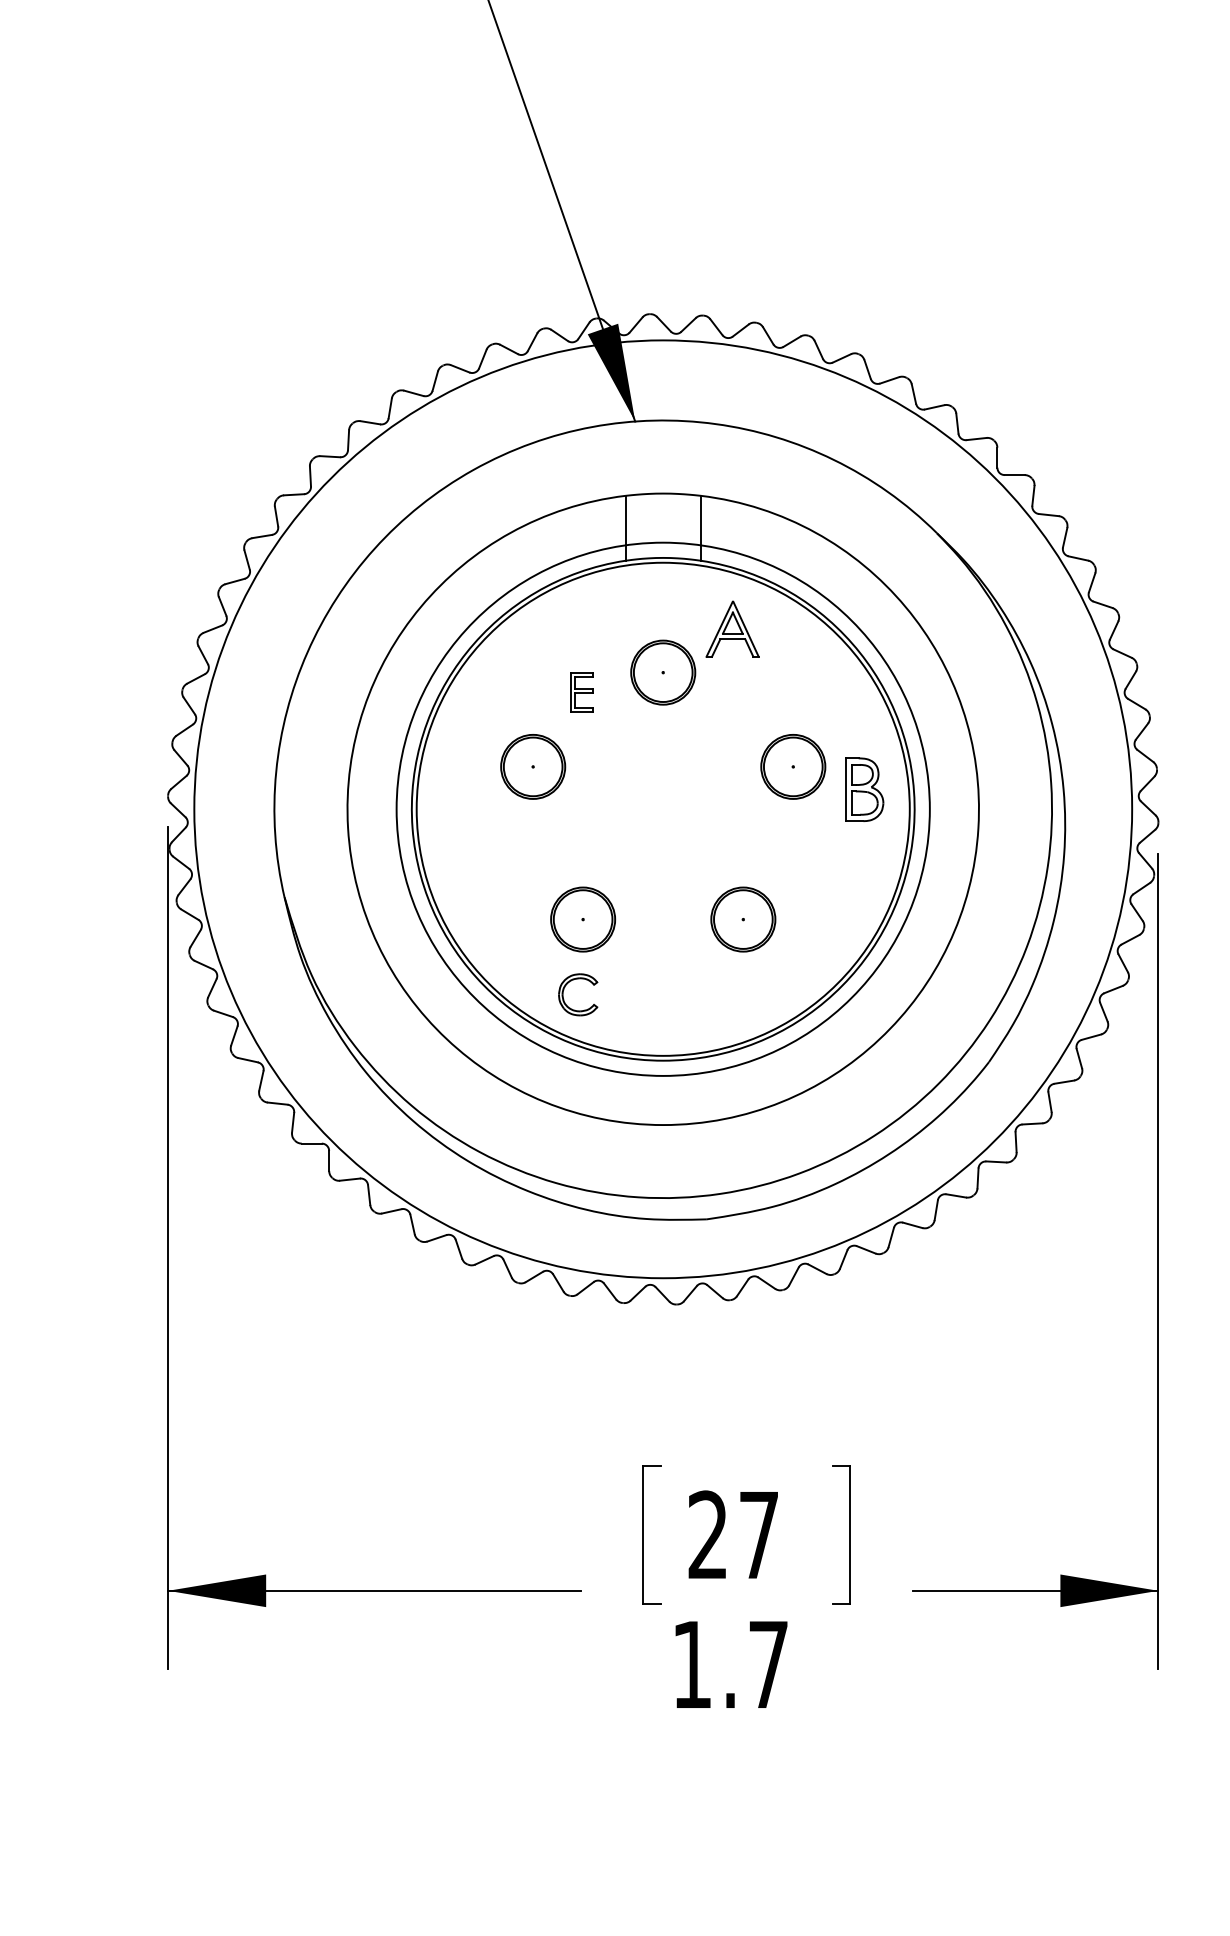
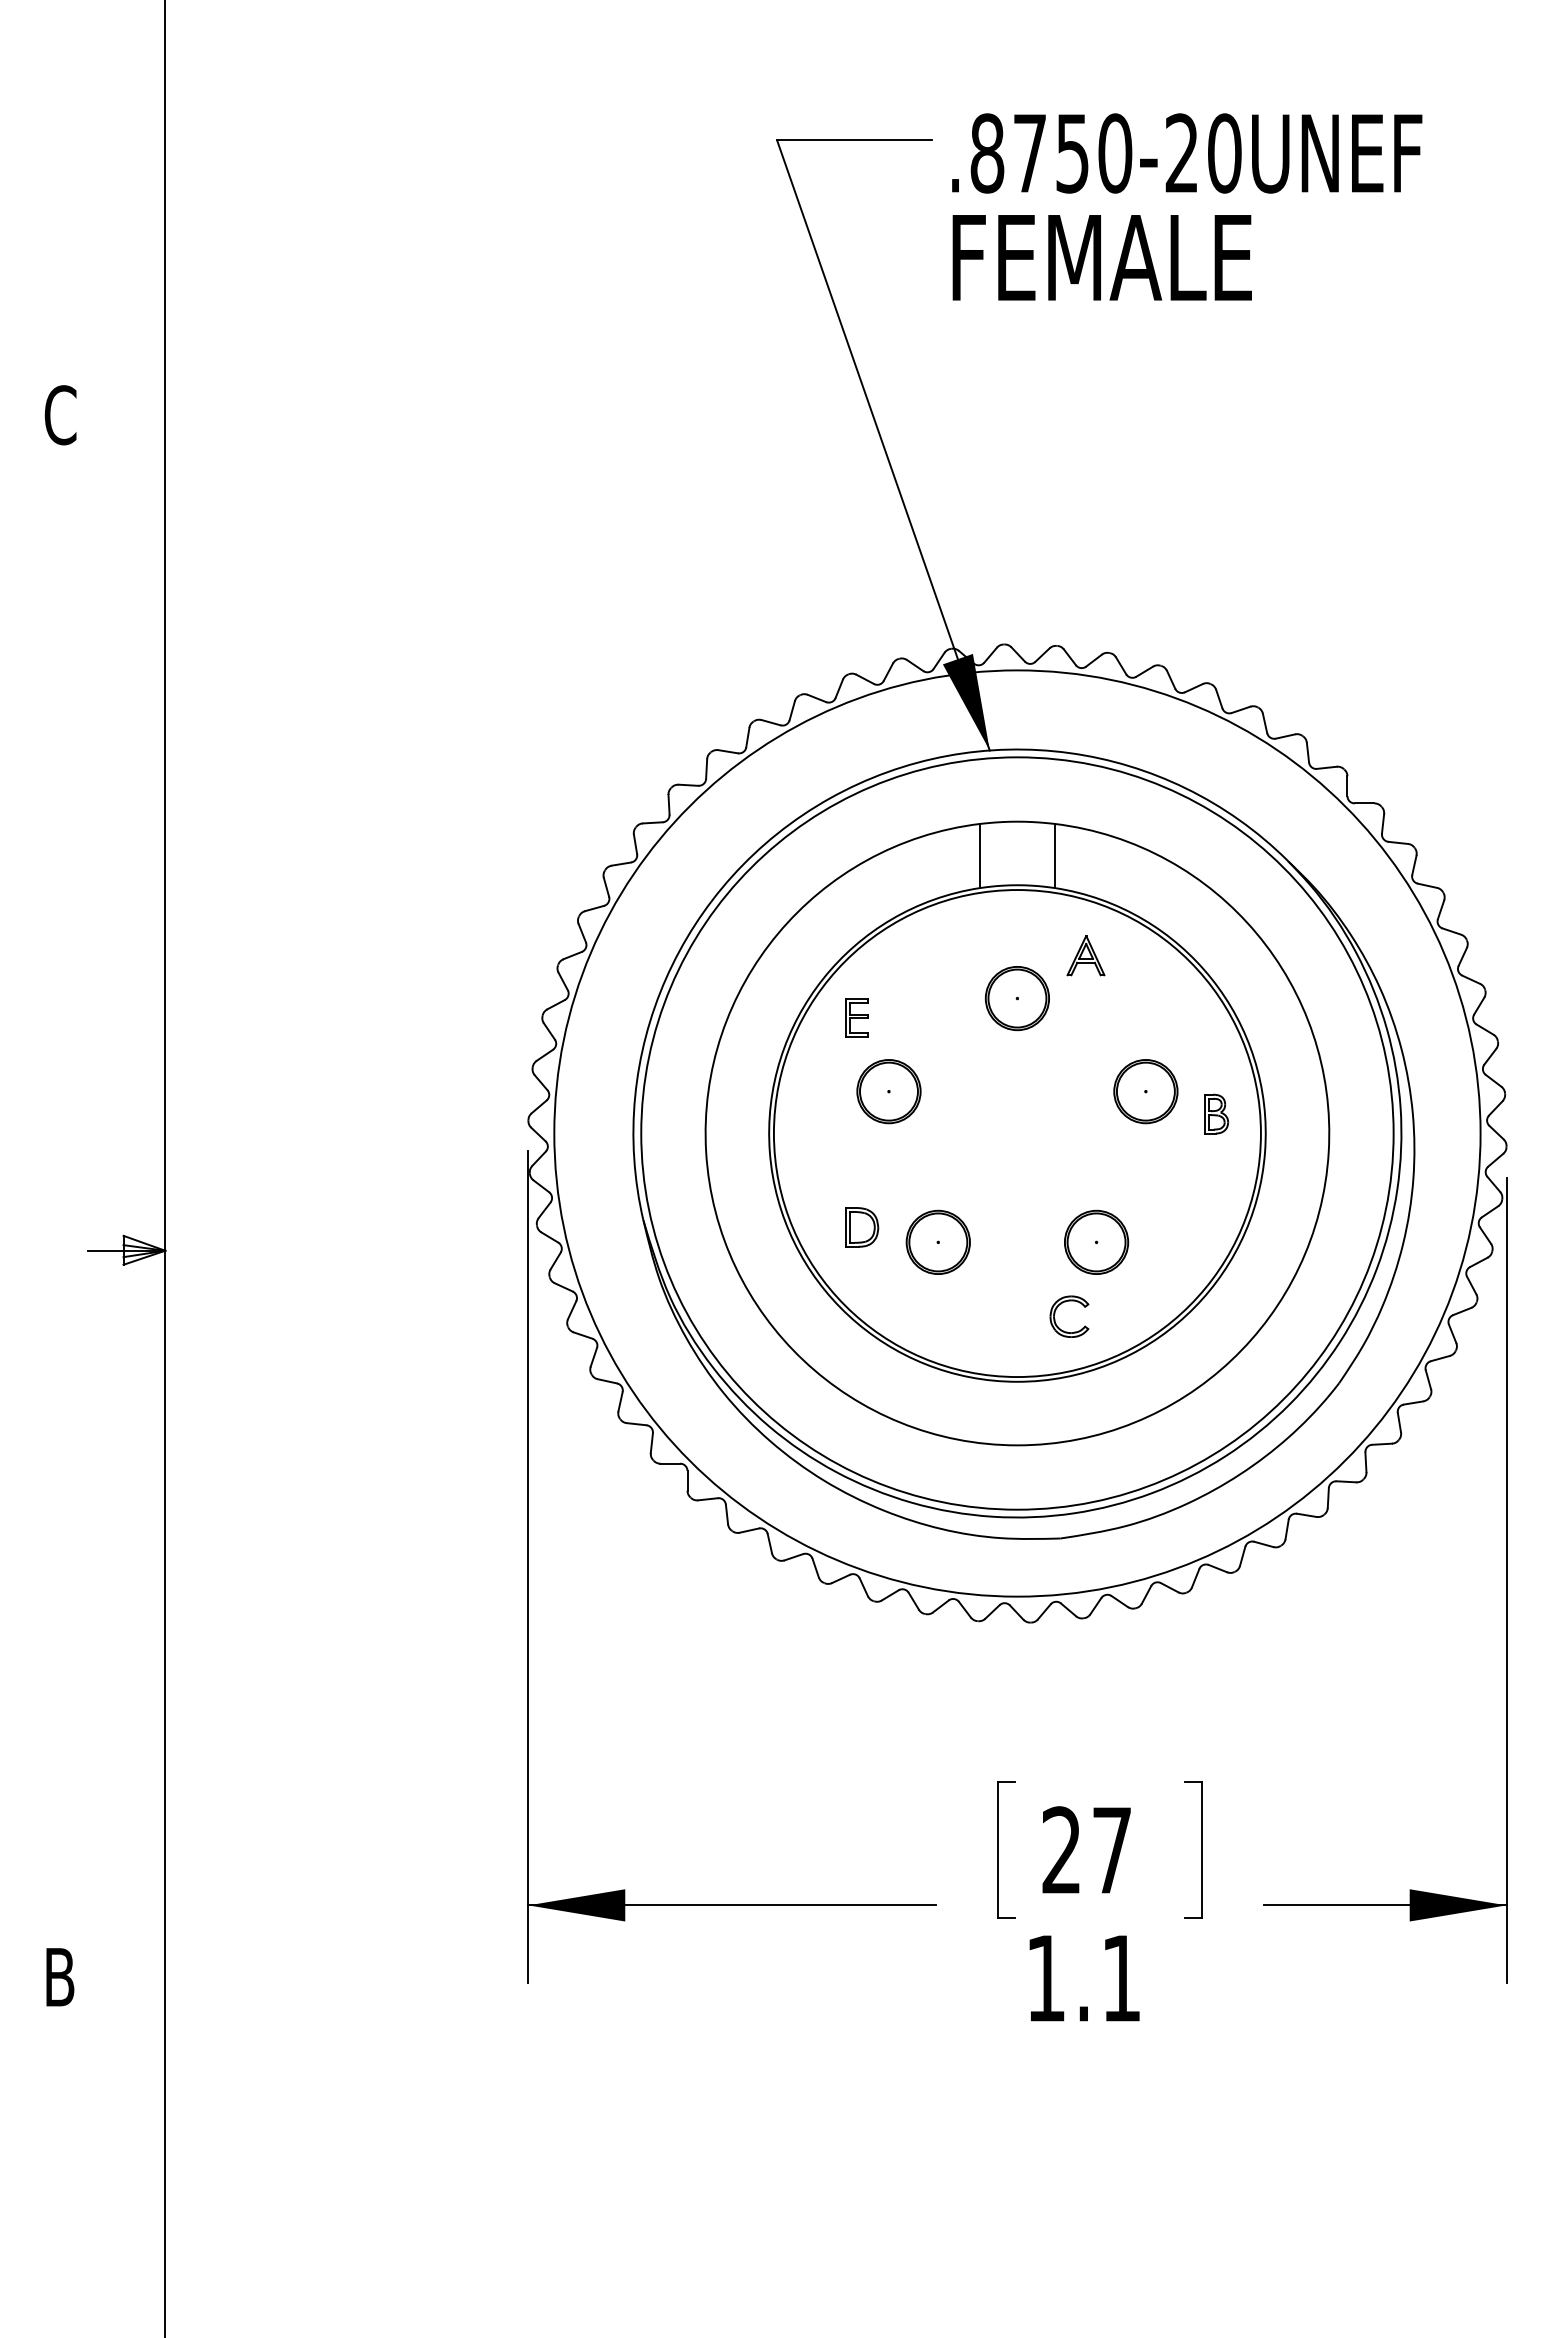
part: (732, 629) -> (1085, 955), size x0.71
part: (581, 691) -> (856, 1017), moved
part: (864, 789) -> (1216, 1113), size x0.62
circle: (663, 809) -> (1017, 1133), size x1.43
part: (506, 904) -> (862, 1227), added
part: (564, 992) -> (1055, 1314), moved
text: (768, 1664) -> (1121, 1978), 1.7 -> 1.1

